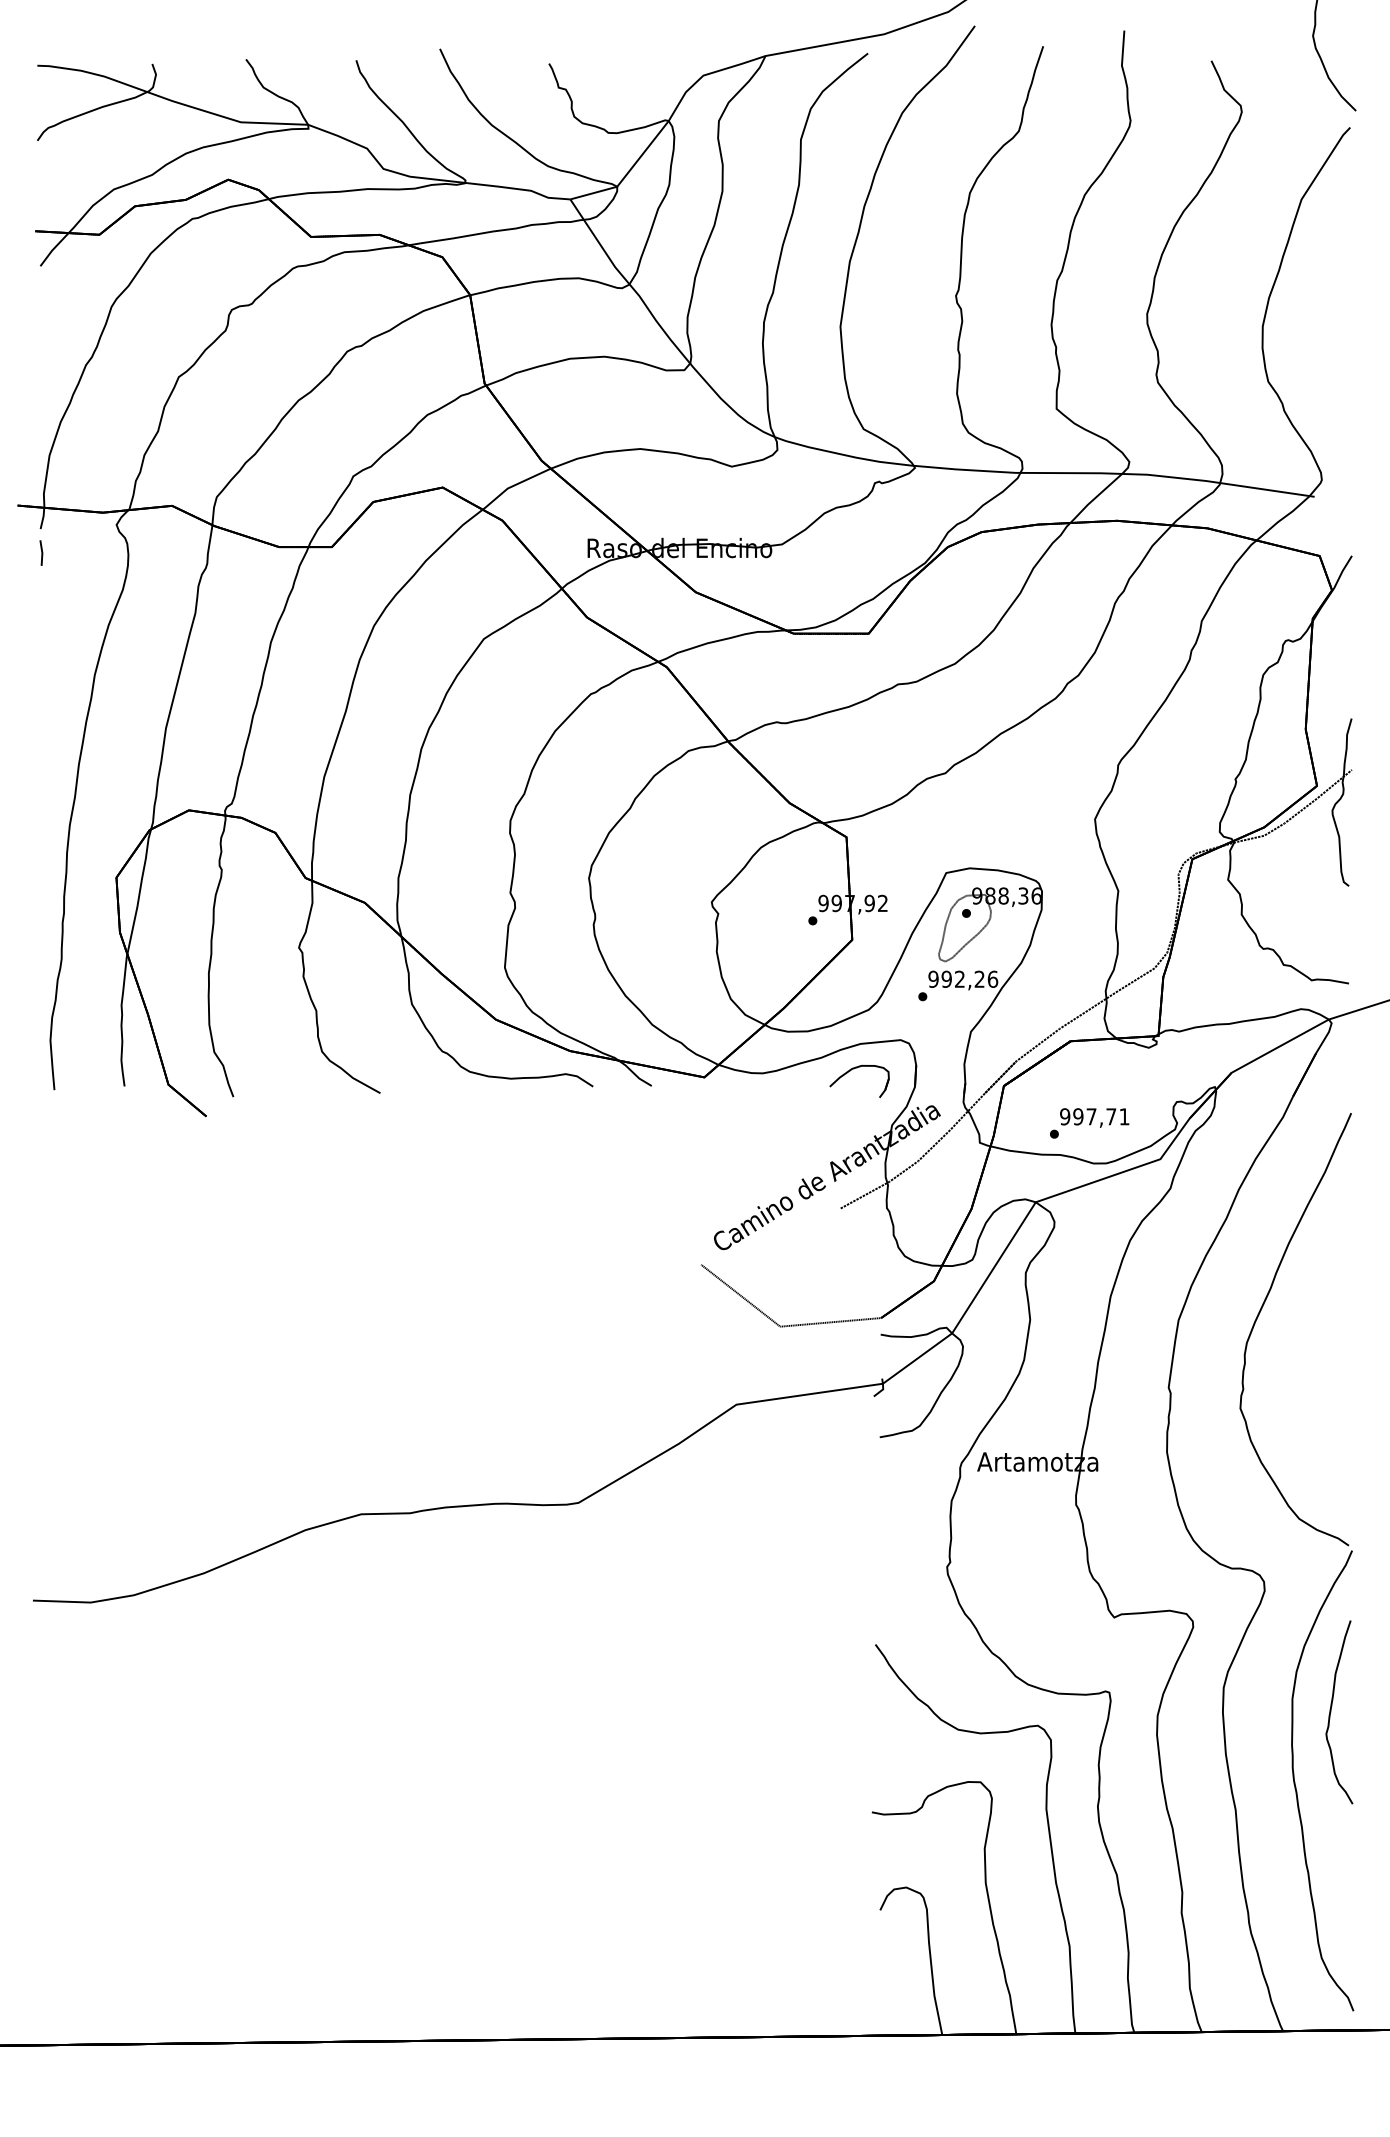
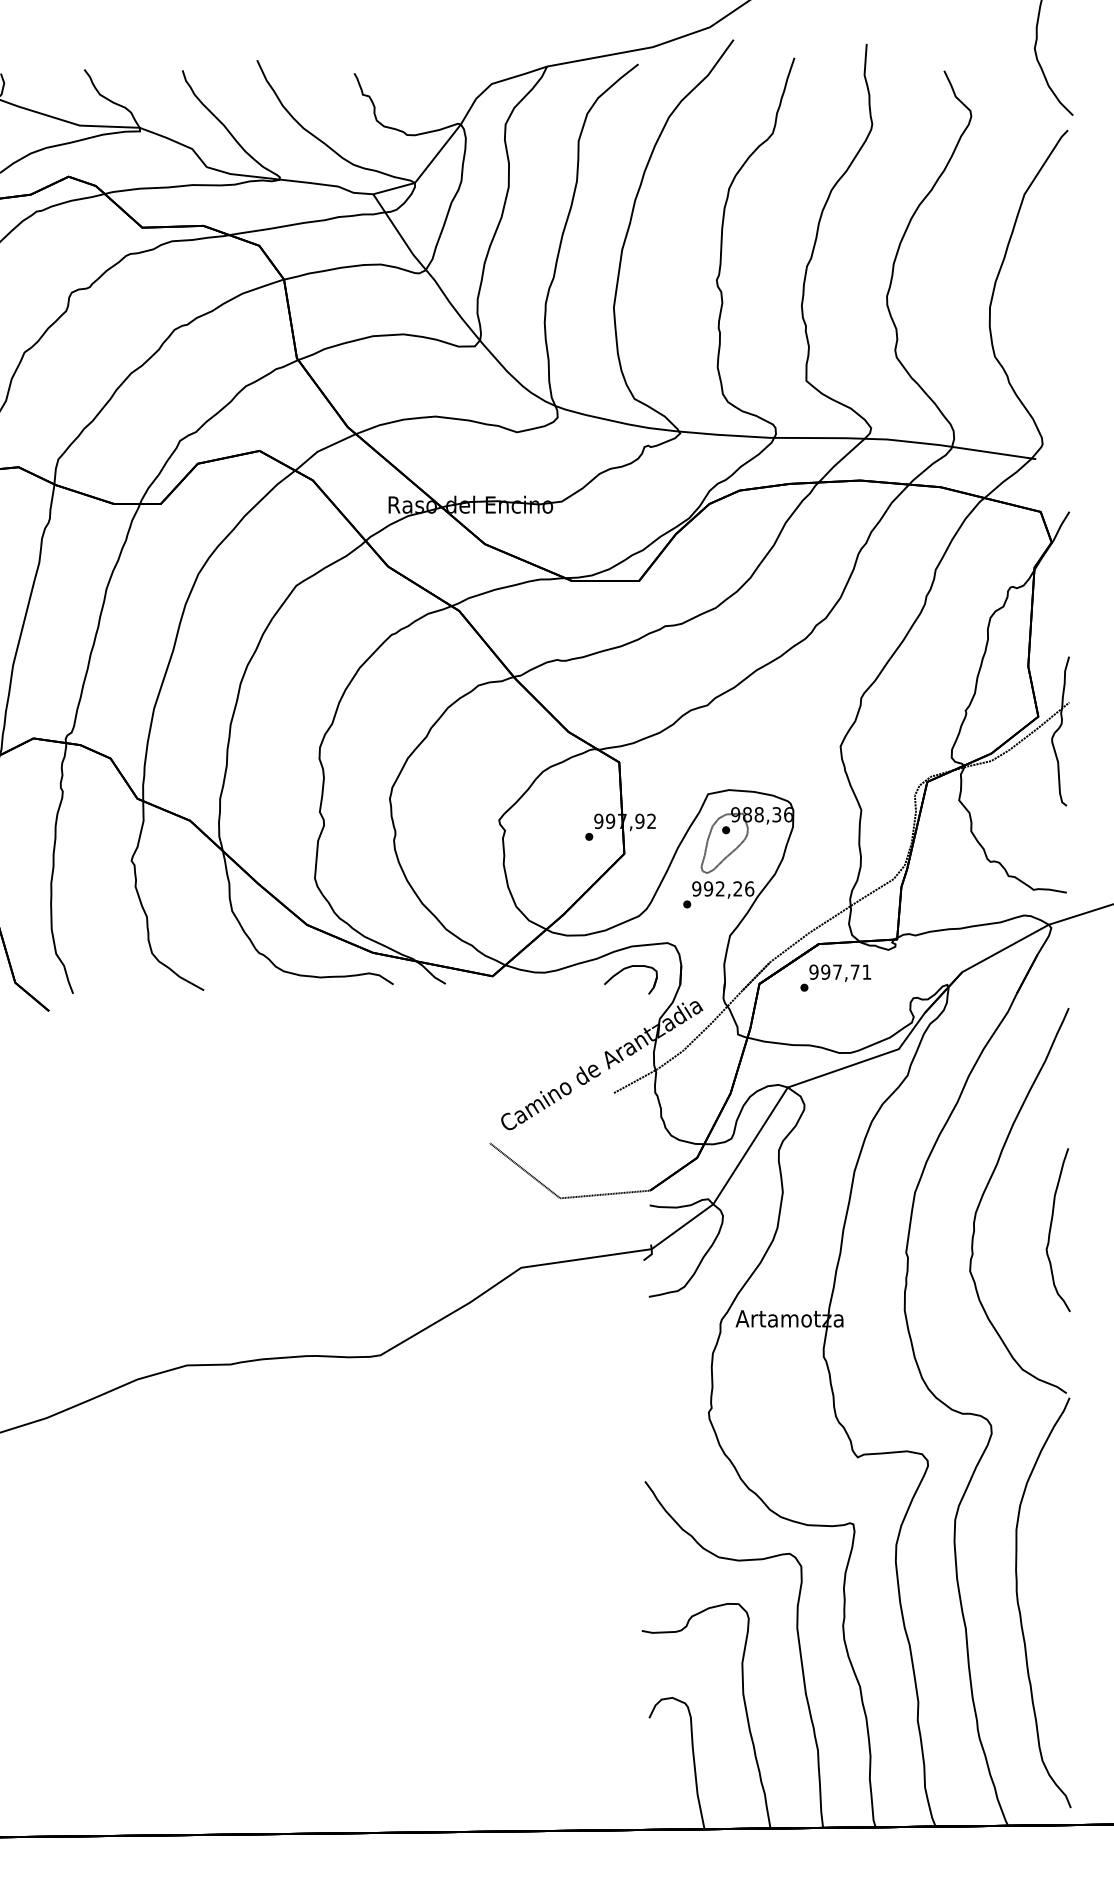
text: (1089, 1123) -> (835, 978), moved
part: (1331, 1712) -> (1051, 1230), moved

